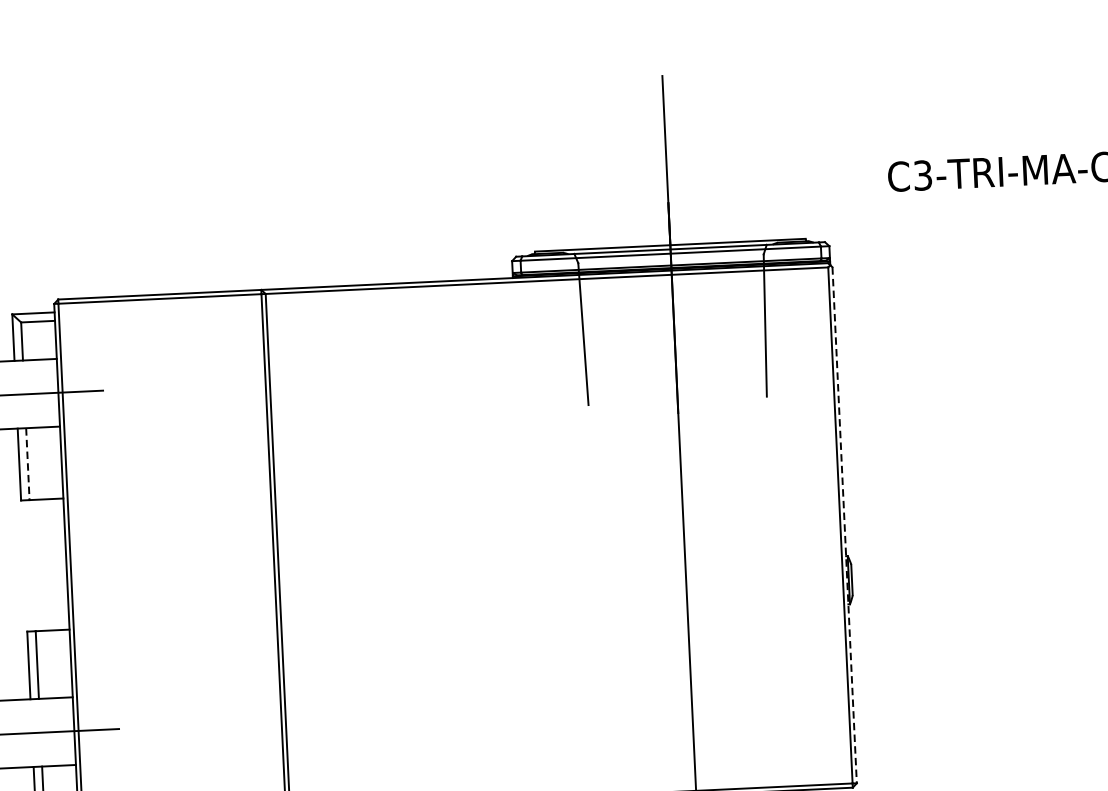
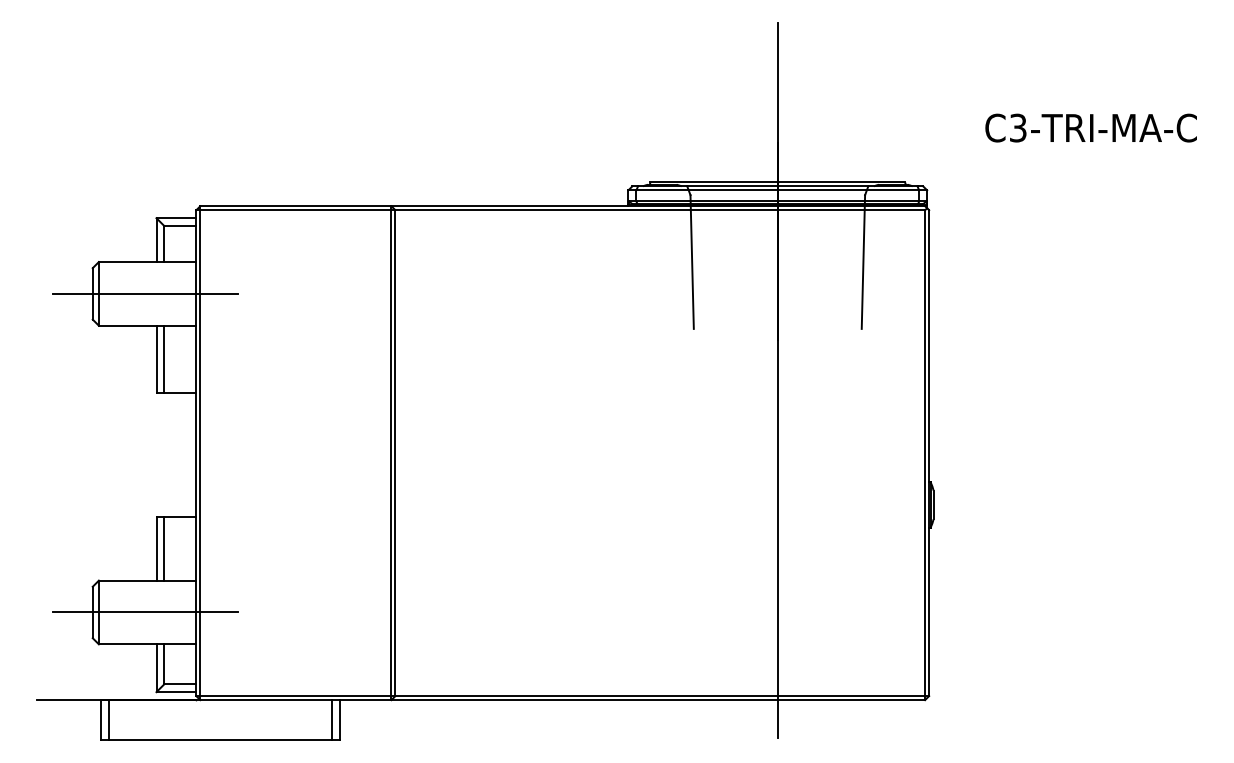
line: (27, 464) -> (164, 359), dashed -> solid
line: (845, 525) -> (929, 453), dashed -> solid

